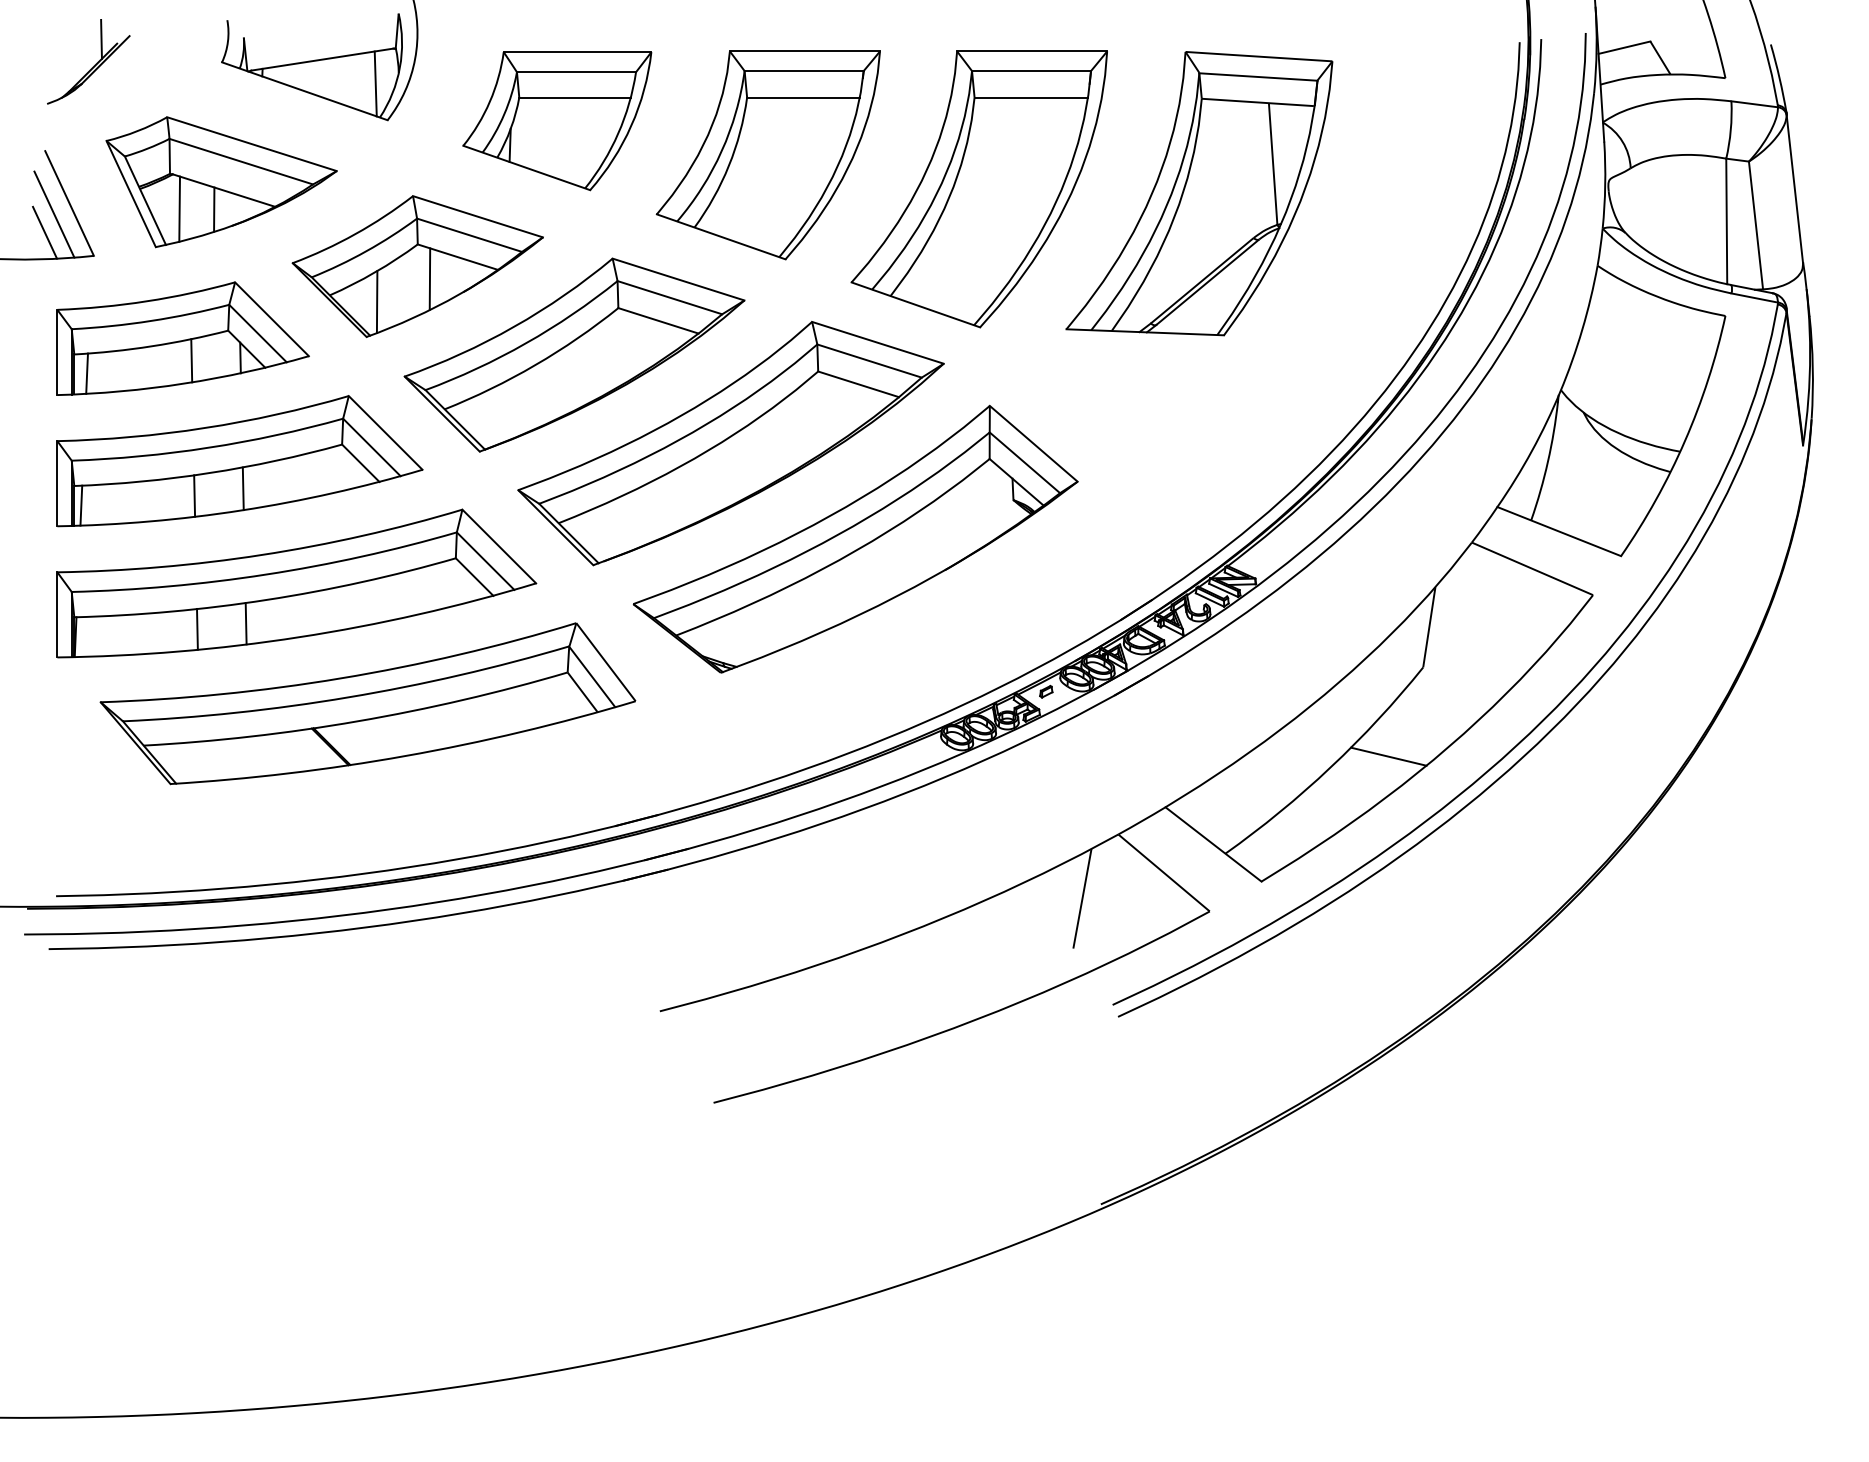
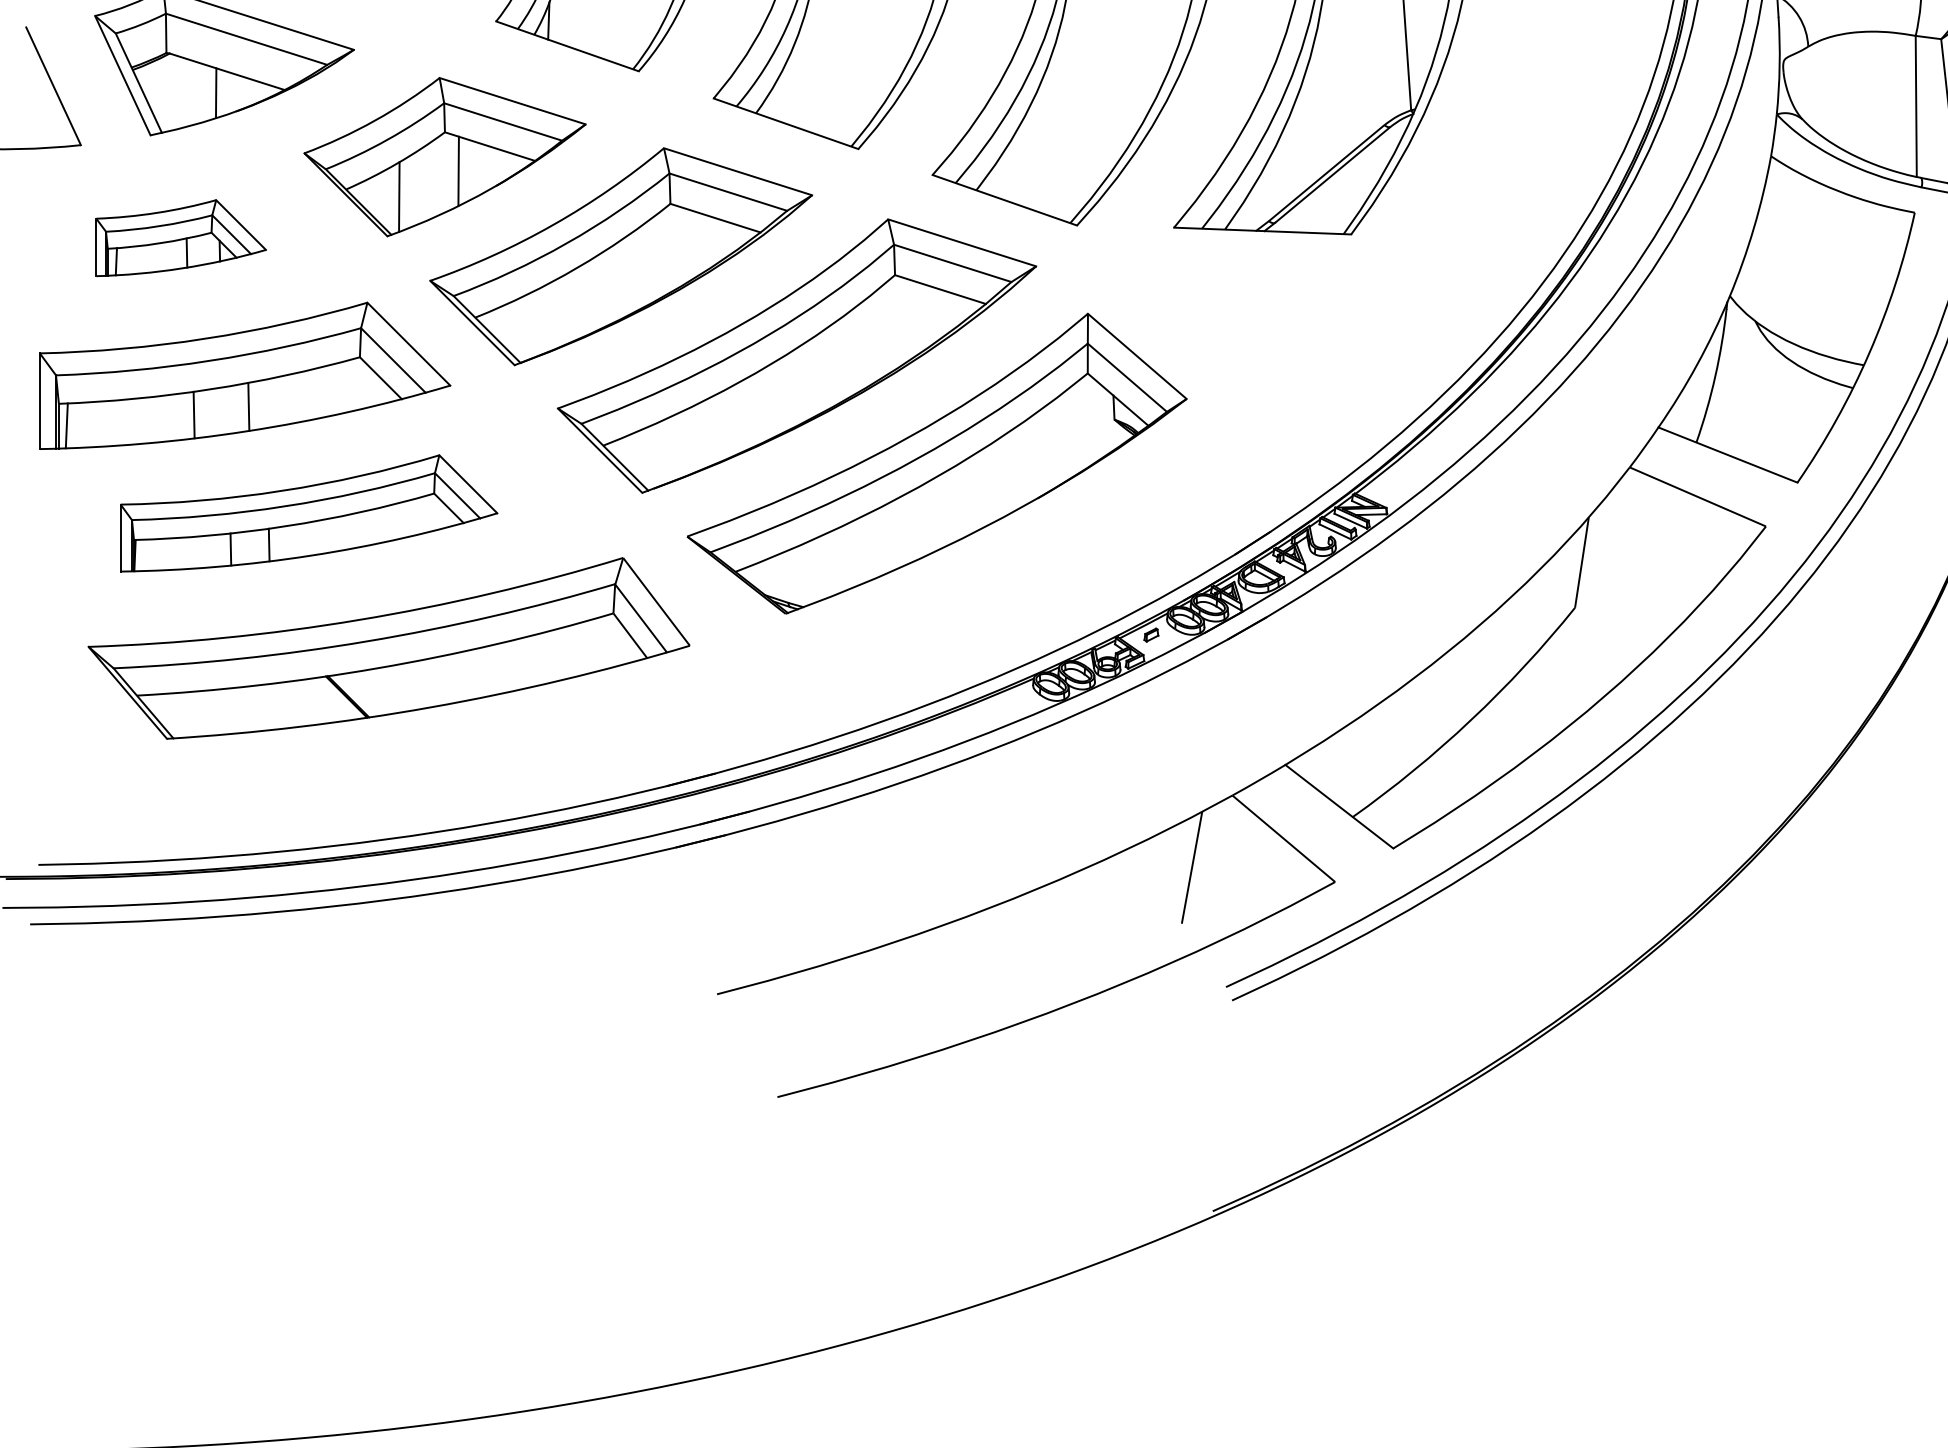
line: (179, 208) -> (177, 91), removed
line: (54, 214) -> (36, 98), removed
line: (45, 232) -> (26, 118), removed
part: (182, 338) -> (180, 238), size x0.6
part: (296, 583) -> (308, 513), size x0.7
line: (1388, 756) -> (1536, 707), removed

